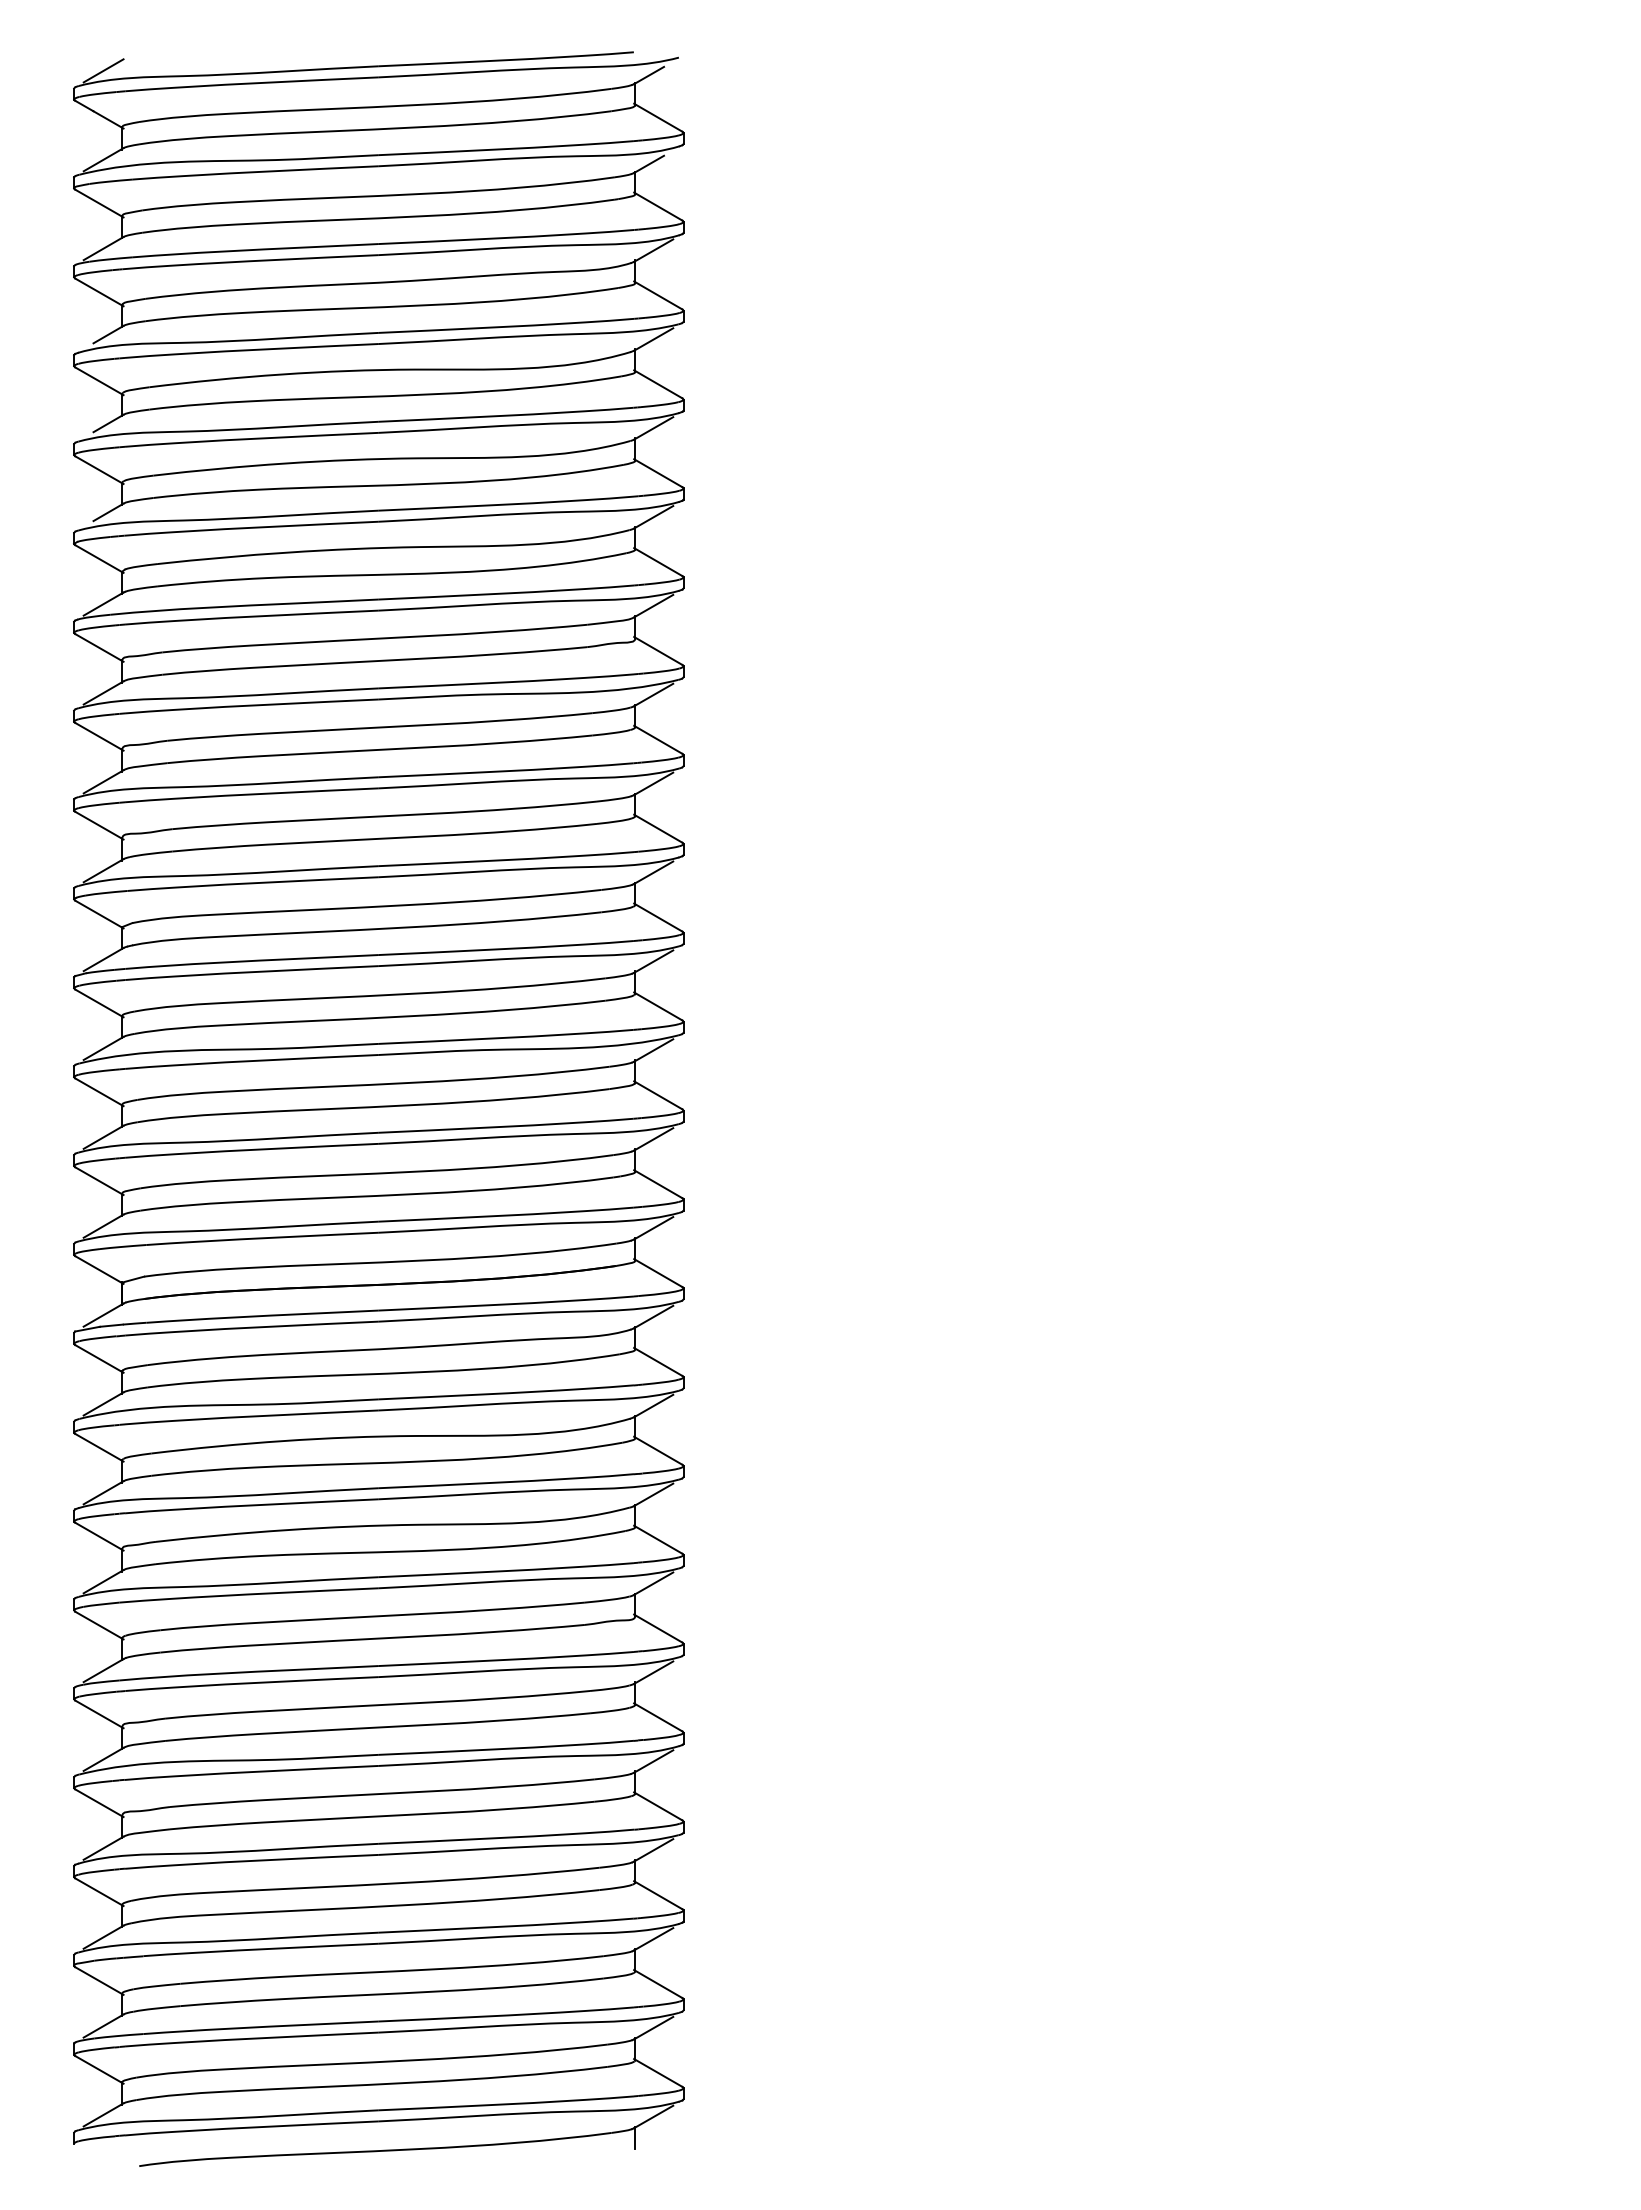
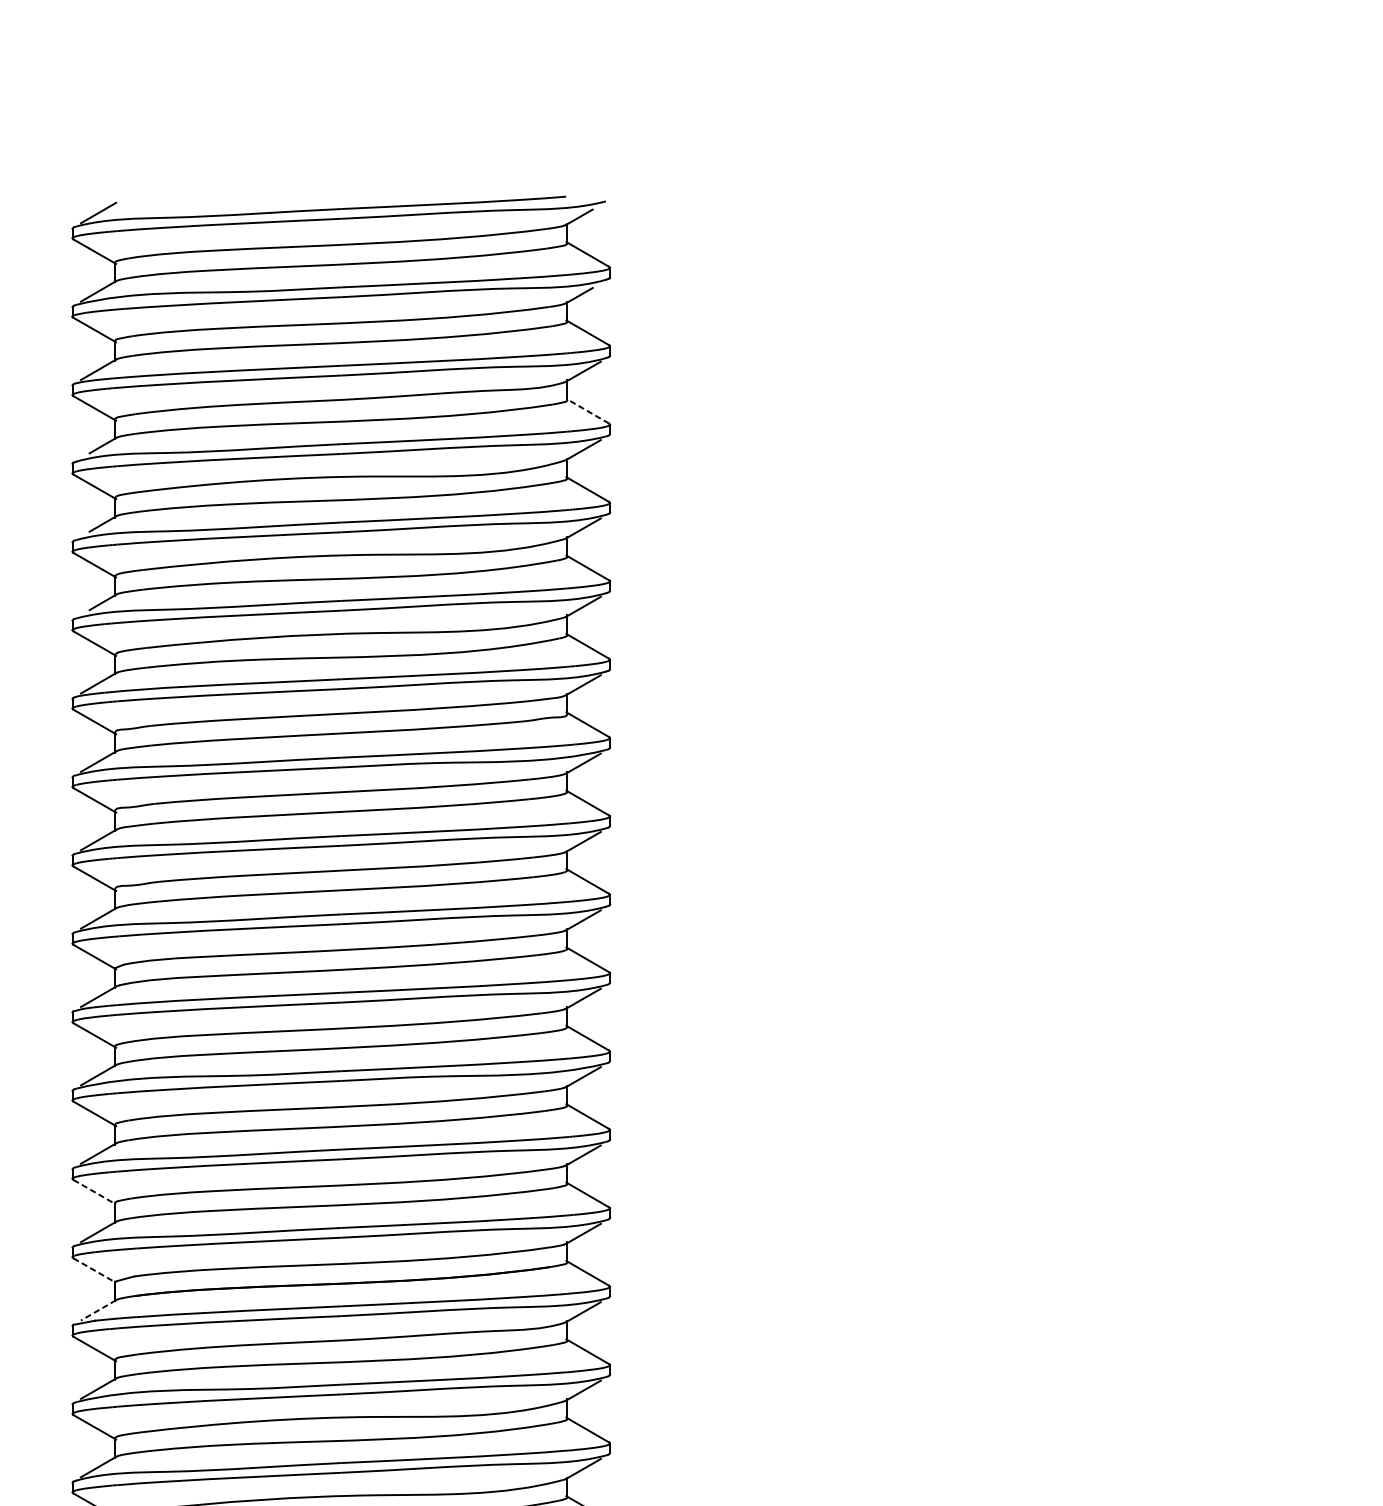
line: (658, 295) -> (587, 411), solid -> dashed
line: (99, 1181) -> (94, 1192), solid -> dashed
line: (99, 1270) -> (94, 1271), solid -> dashed
line: (103, 1315) -> (98, 1310), solid -> dashed

